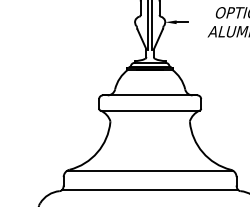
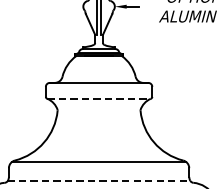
line: (150, 110) -> (99, 98), solid -> dashed
line: (150, 189) -> (99, 181), solid -> dashed

